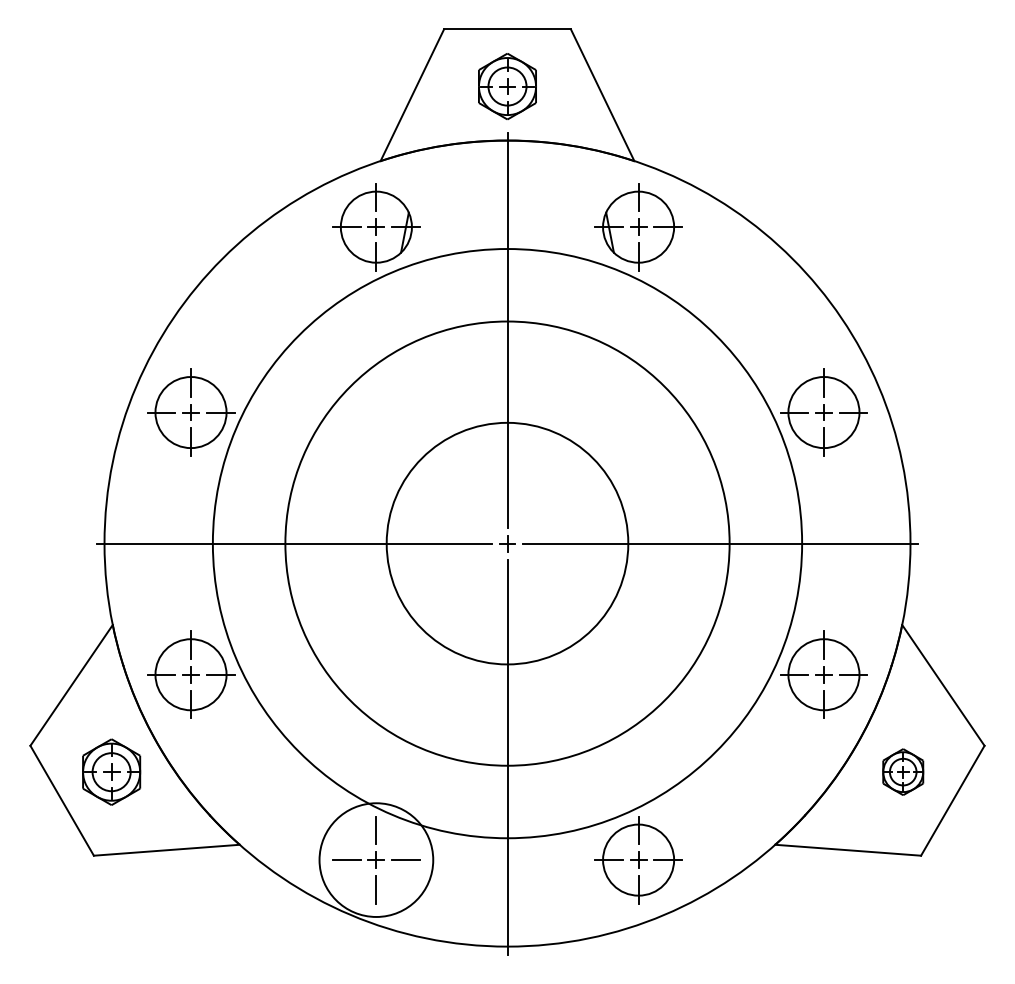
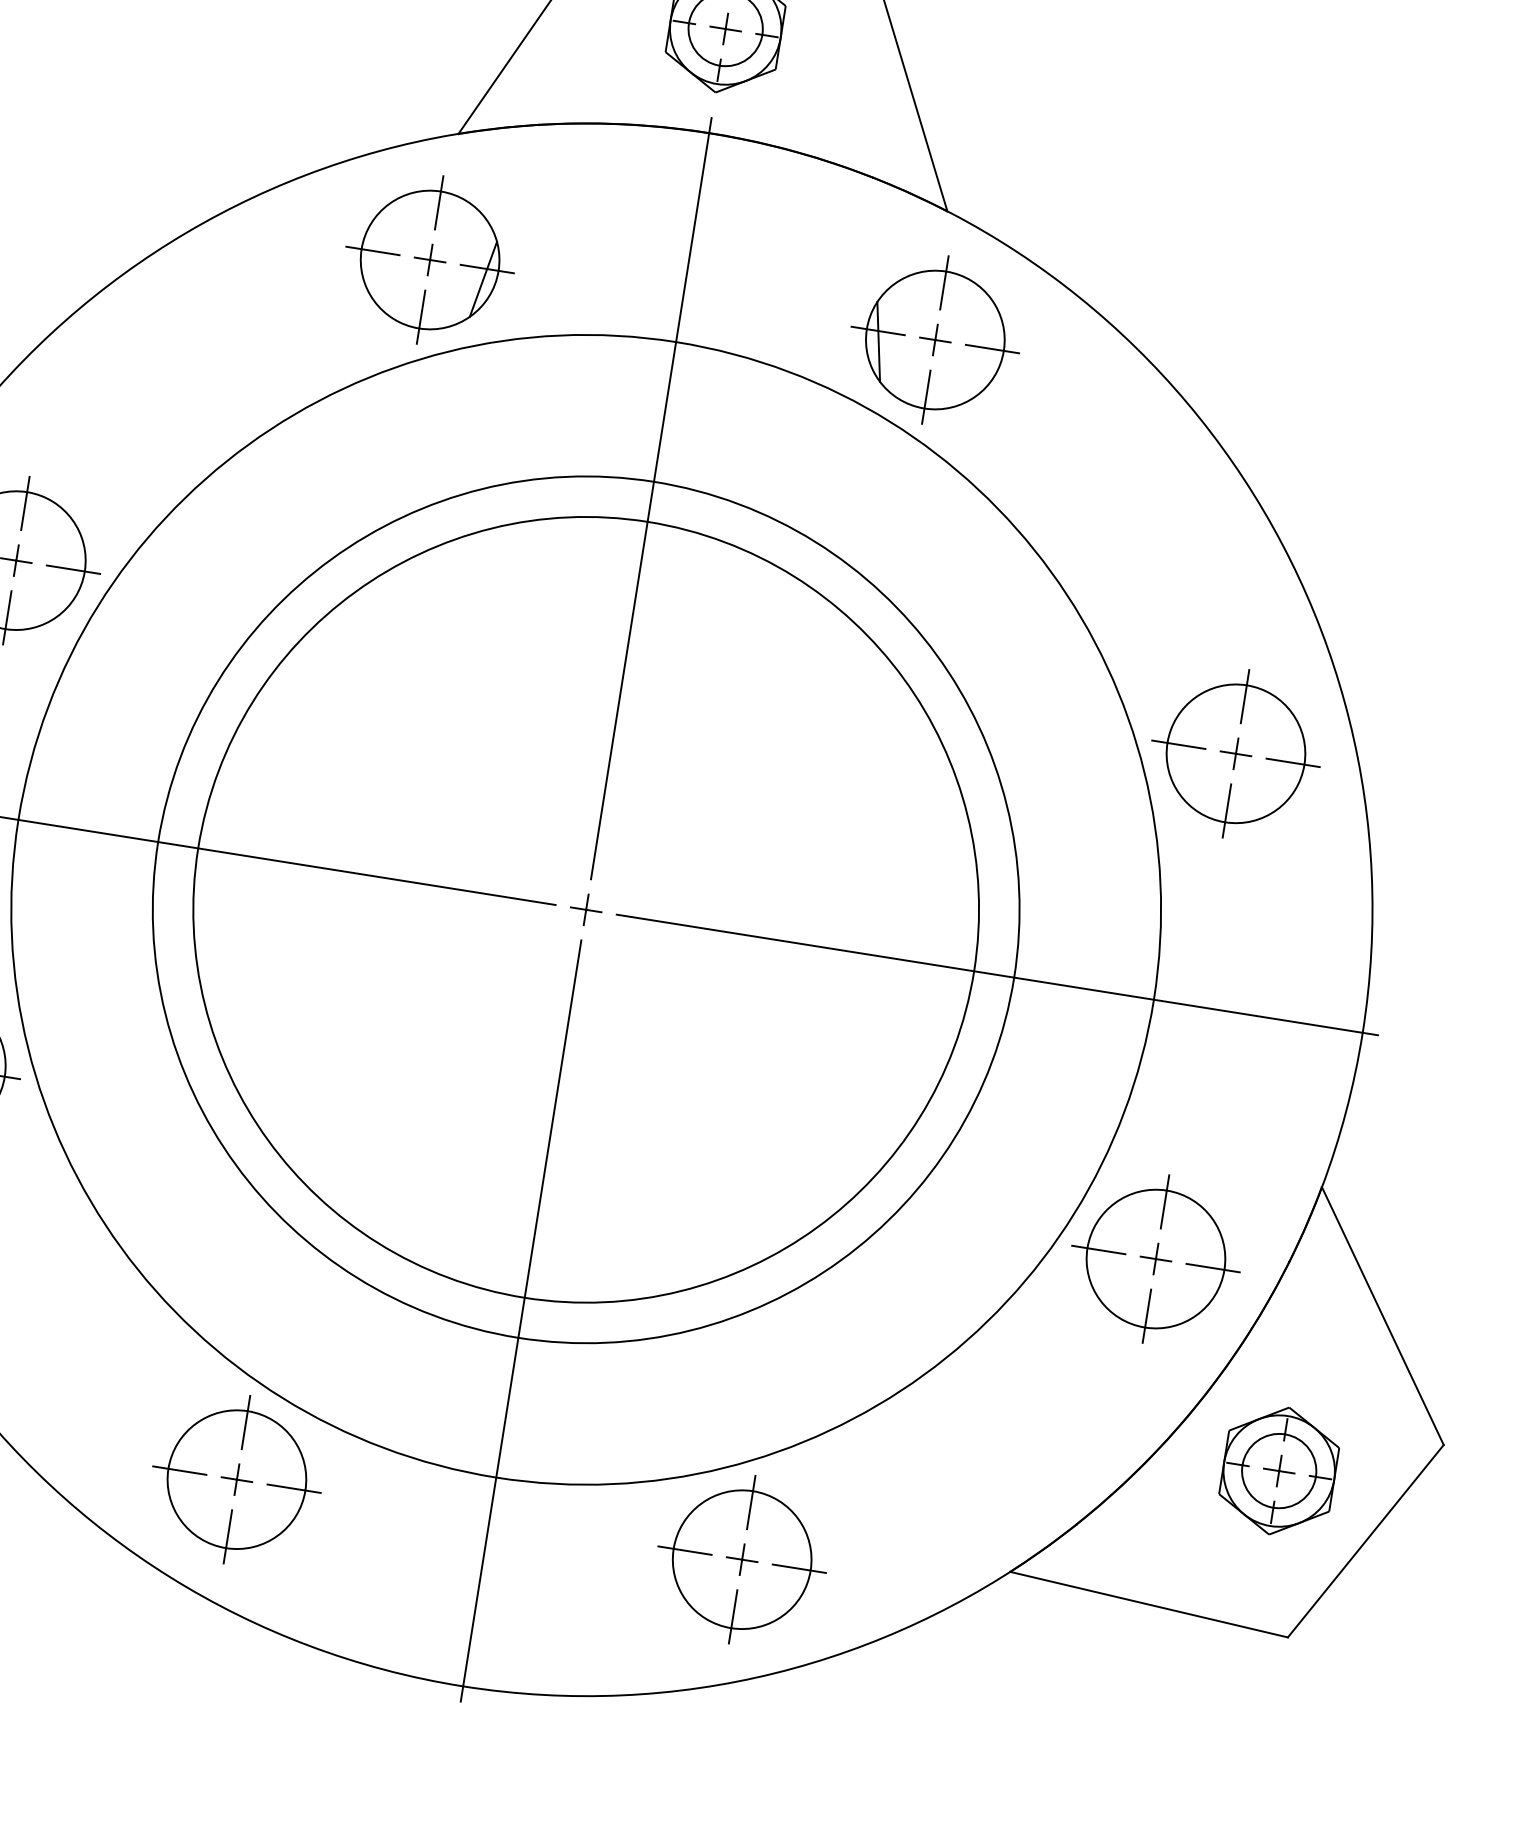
circle: (507, 543) -> (586, 909), size x1.67
part: (902, 771) -> (1277, 1469), size x1.43
circle: (375, 859) -> (235, 1478), size x0.62

